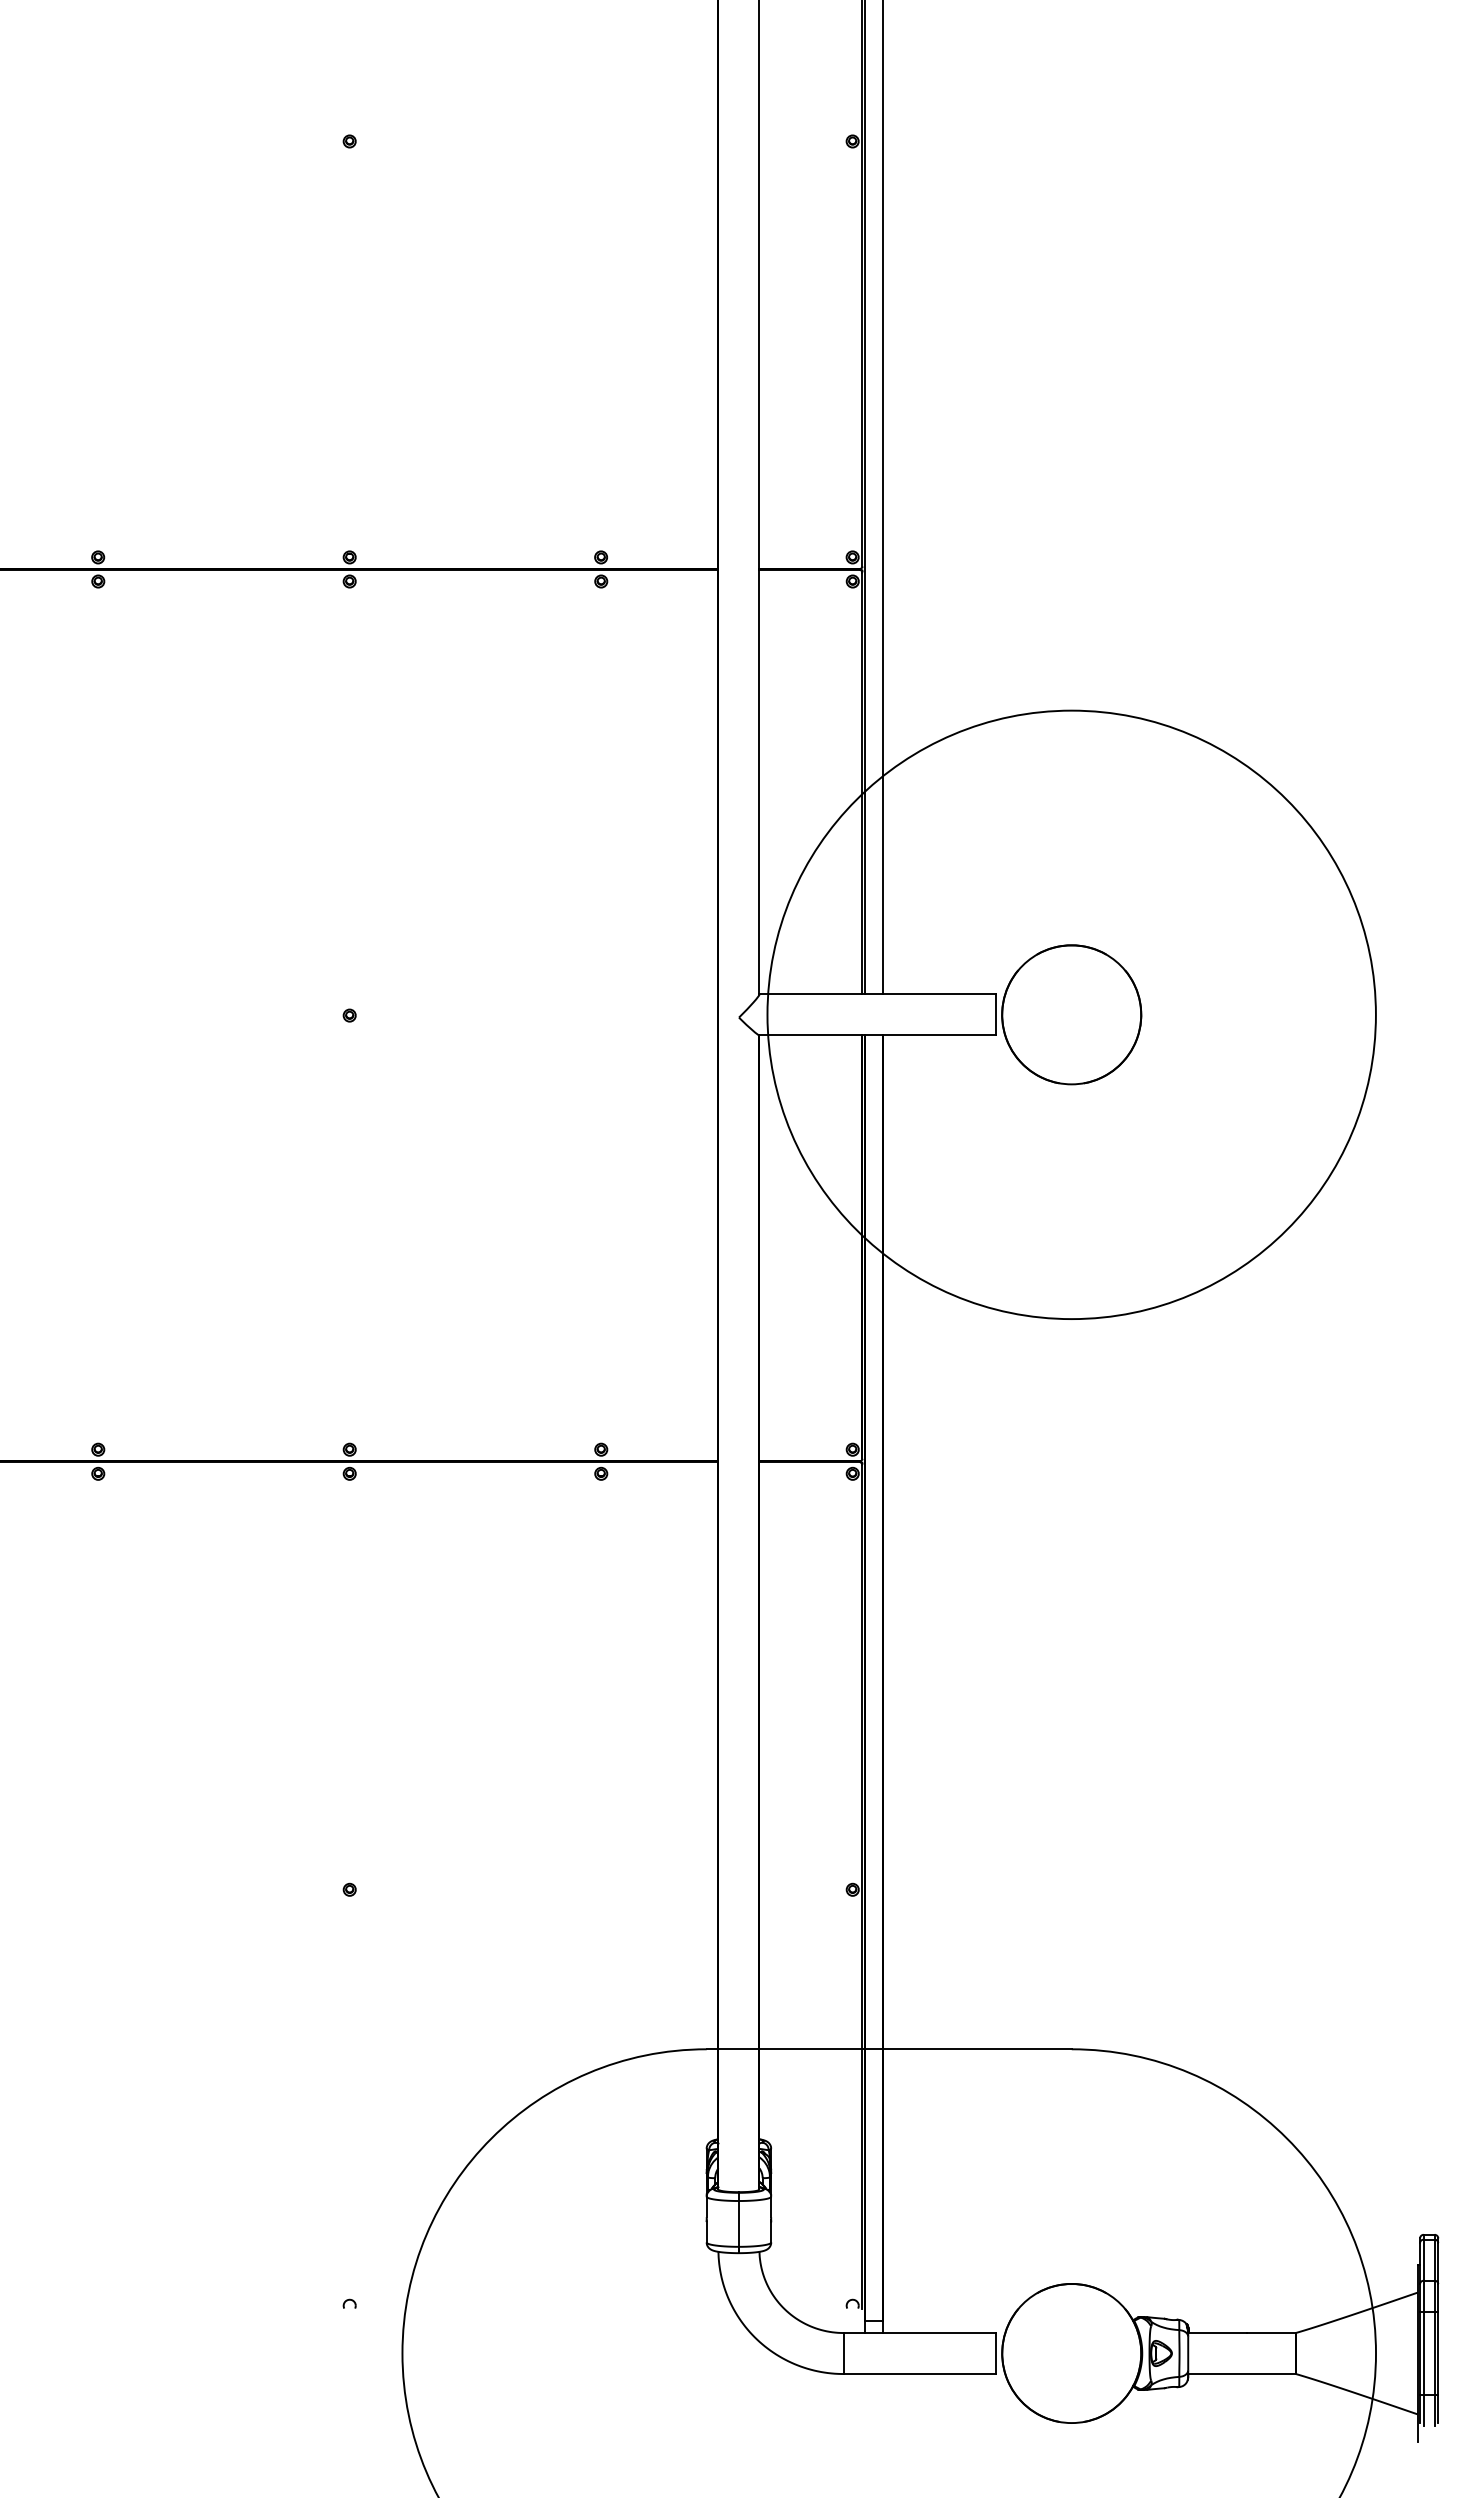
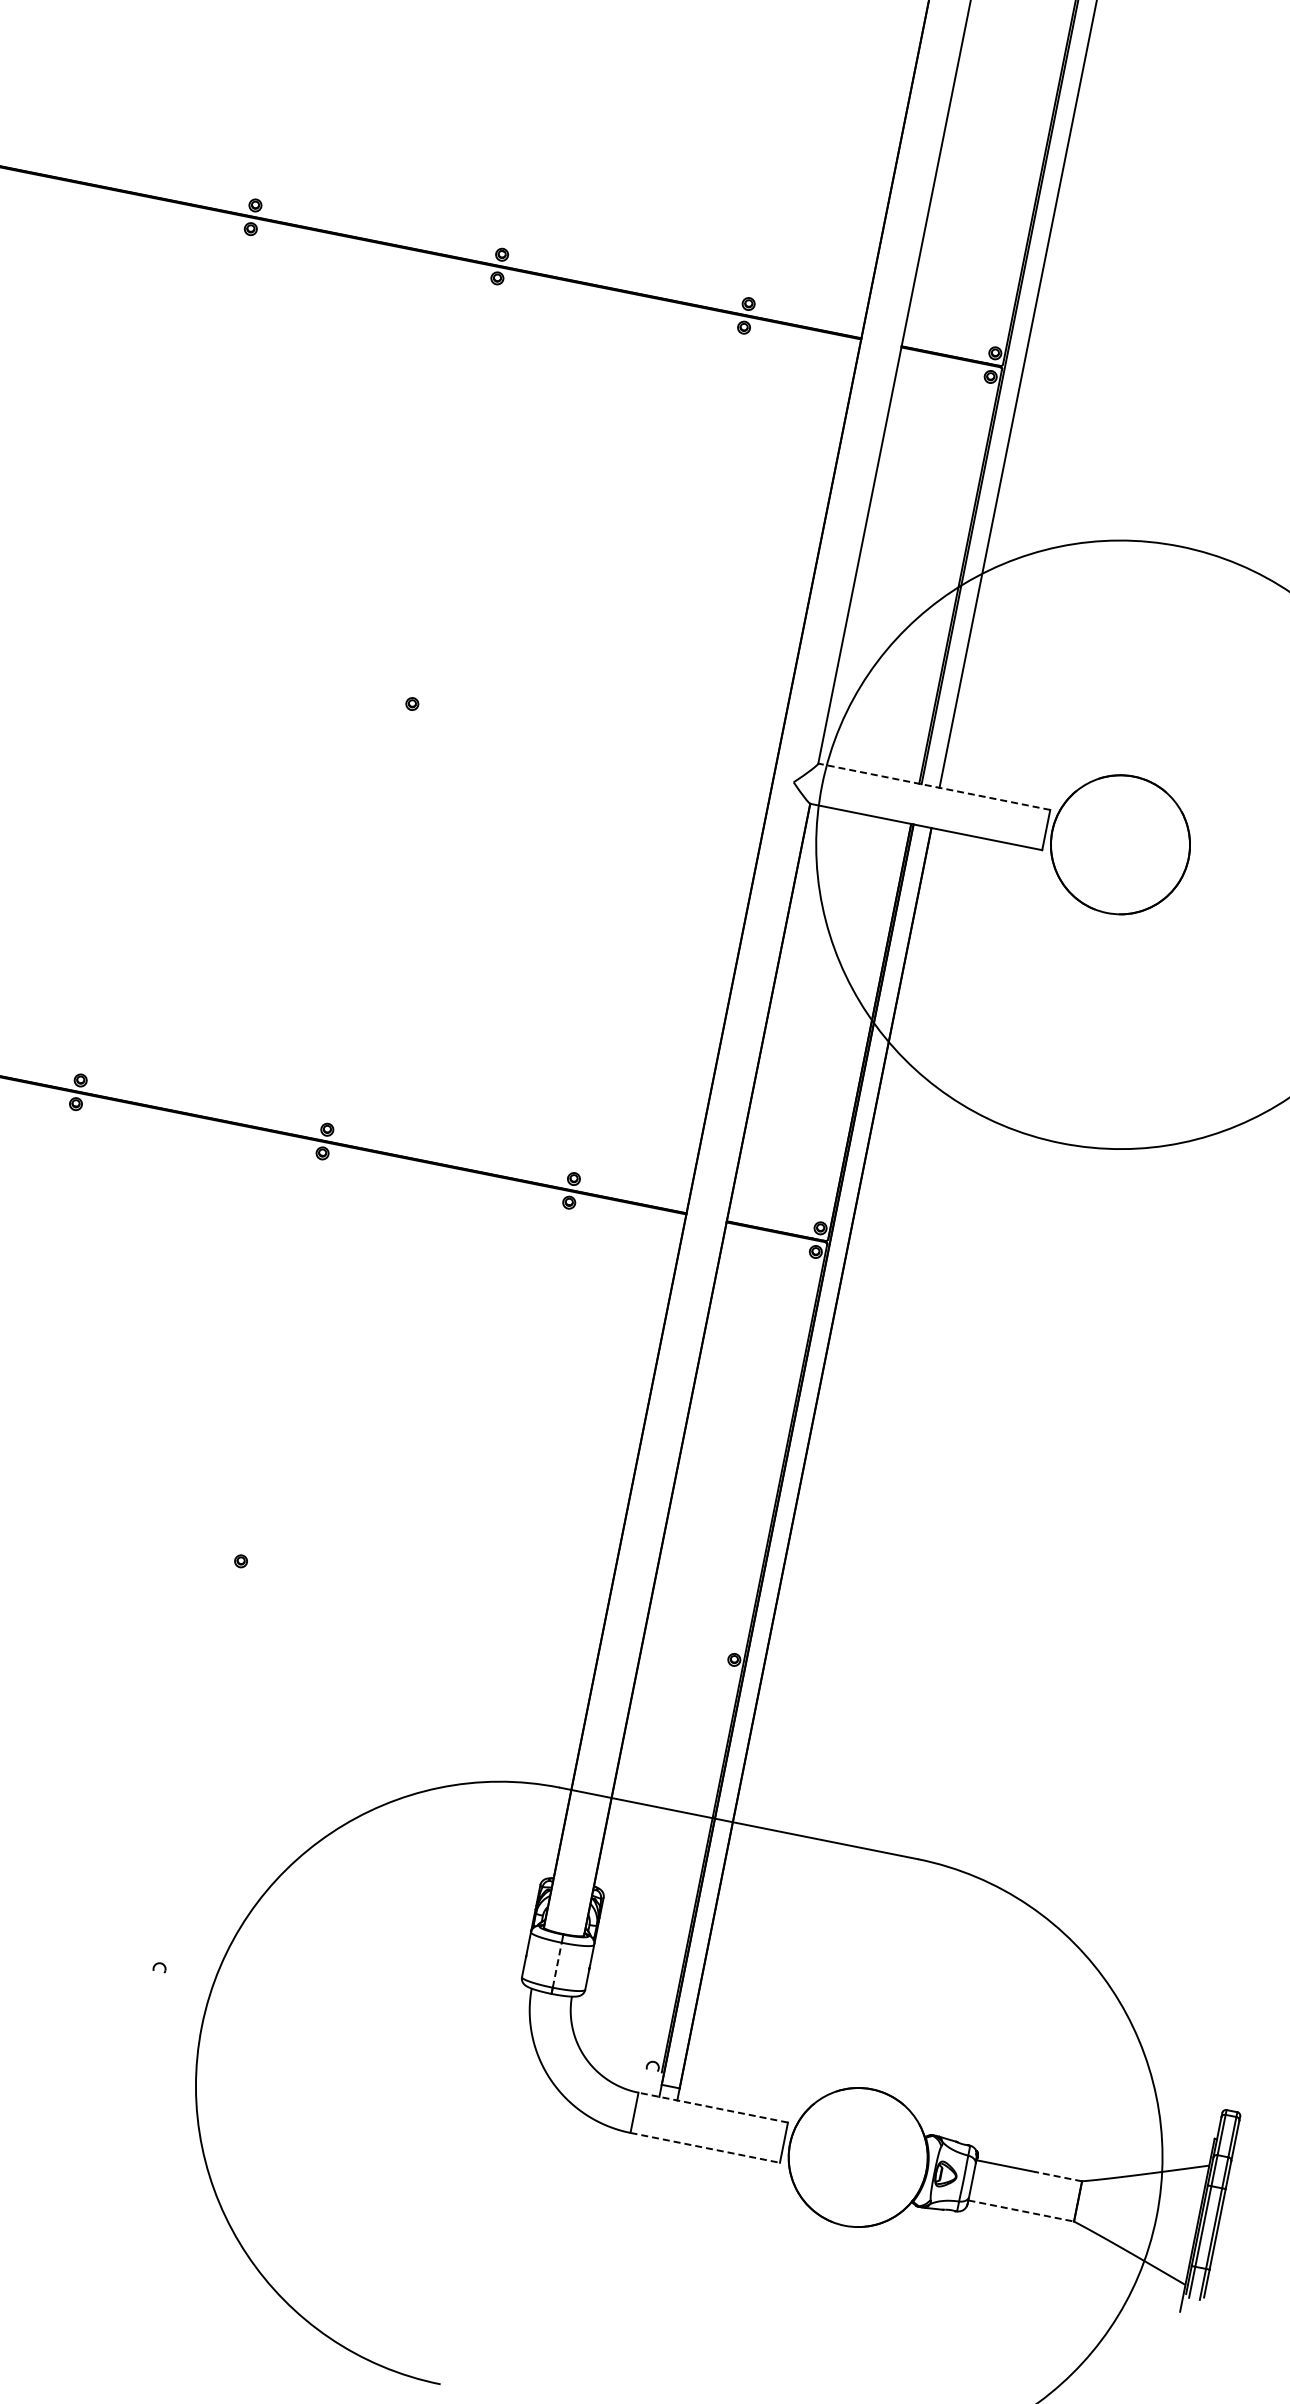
line: (877, 994) -> (934, 786), solid -> dashed
line: (738, 2223) -> (556, 1964), solid -> dashed
line: (919, 2333) -> (712, 2108), solid -> dashed
line: (1271, 2333) -> (1058, 2177), solid -> dashed
line: (920, 2374) -> (705, 2148), solid -> dashed
line: (1242, 2374) -> (1021, 2211), solid -> dashed

